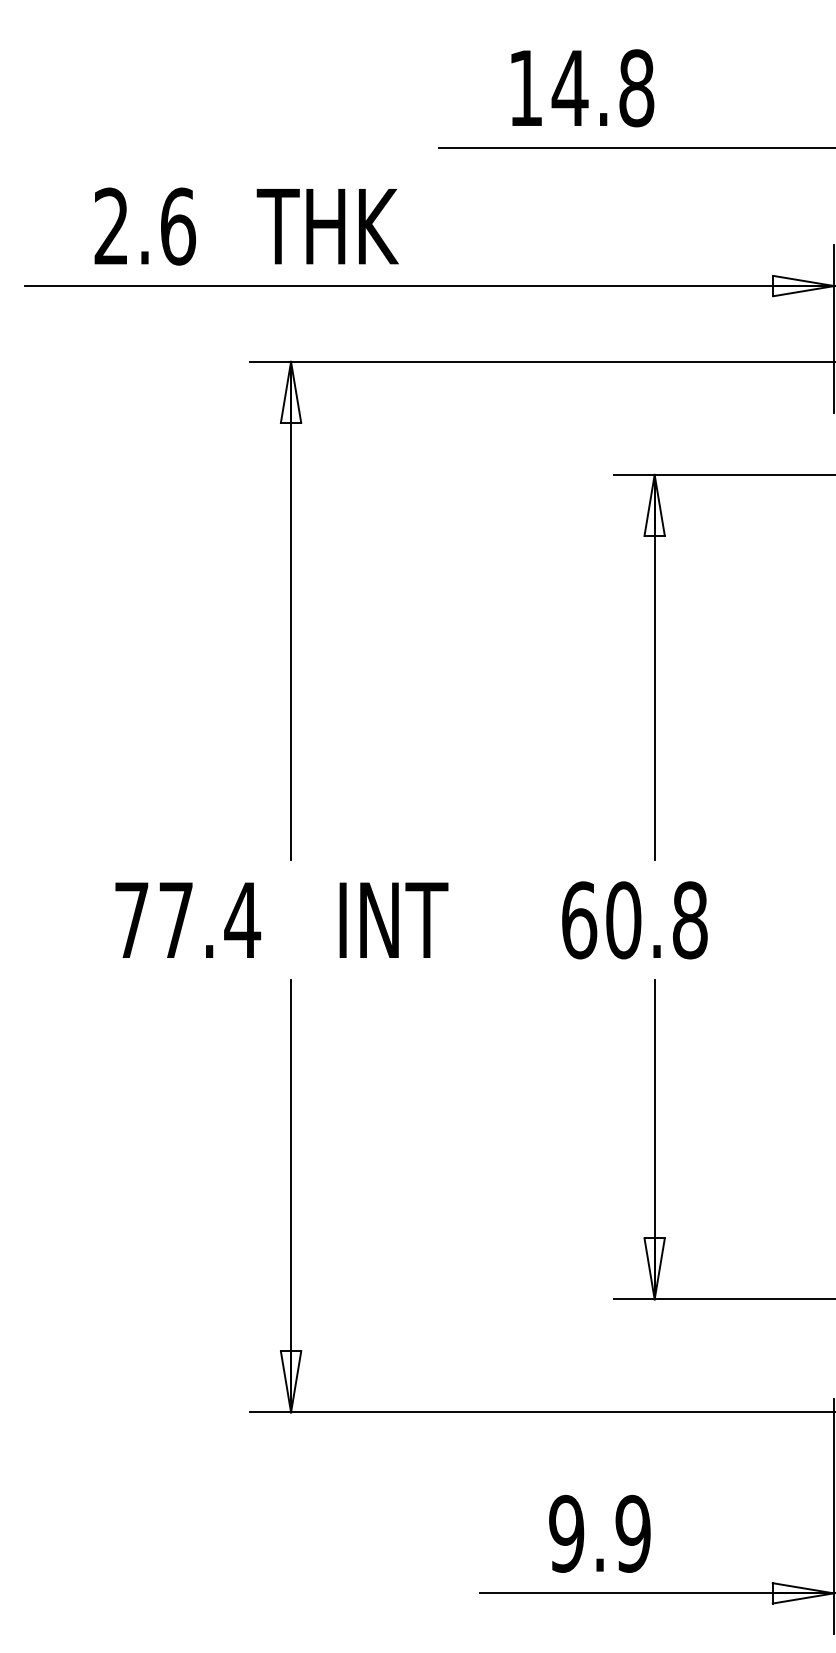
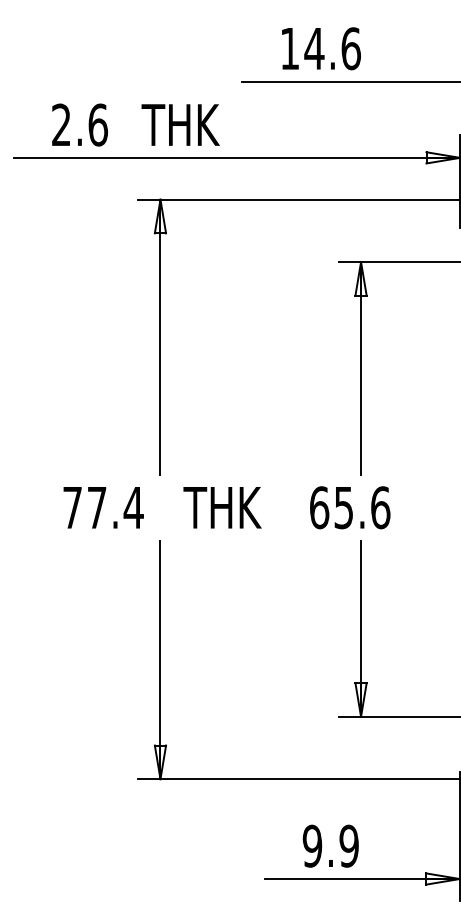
text: (635, 87) -> (350, 48), 14.8 -> 14.6
text: (403, 919) -> (222, 507), INT -> THK
text: (657, 919) -> (362, 507), 60.8 -> 65.6

